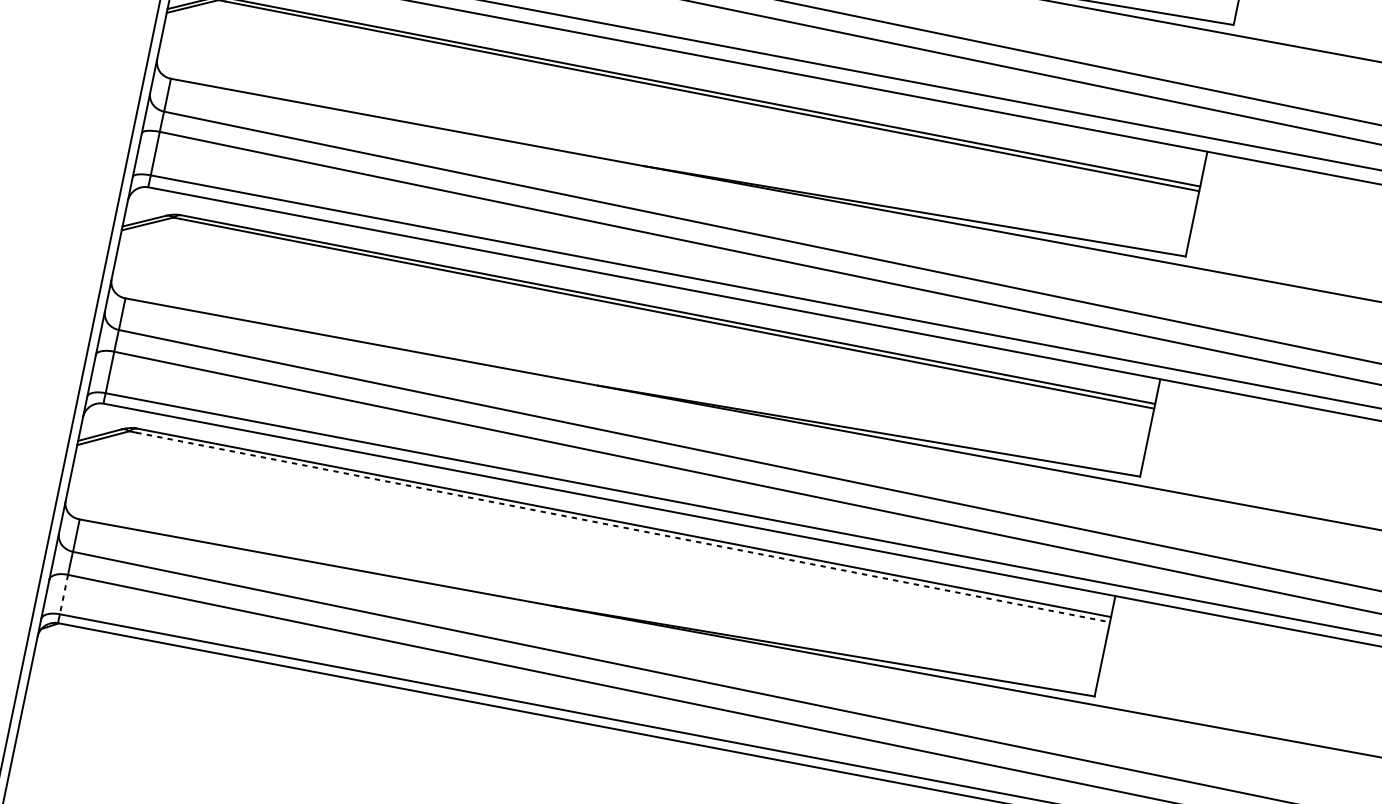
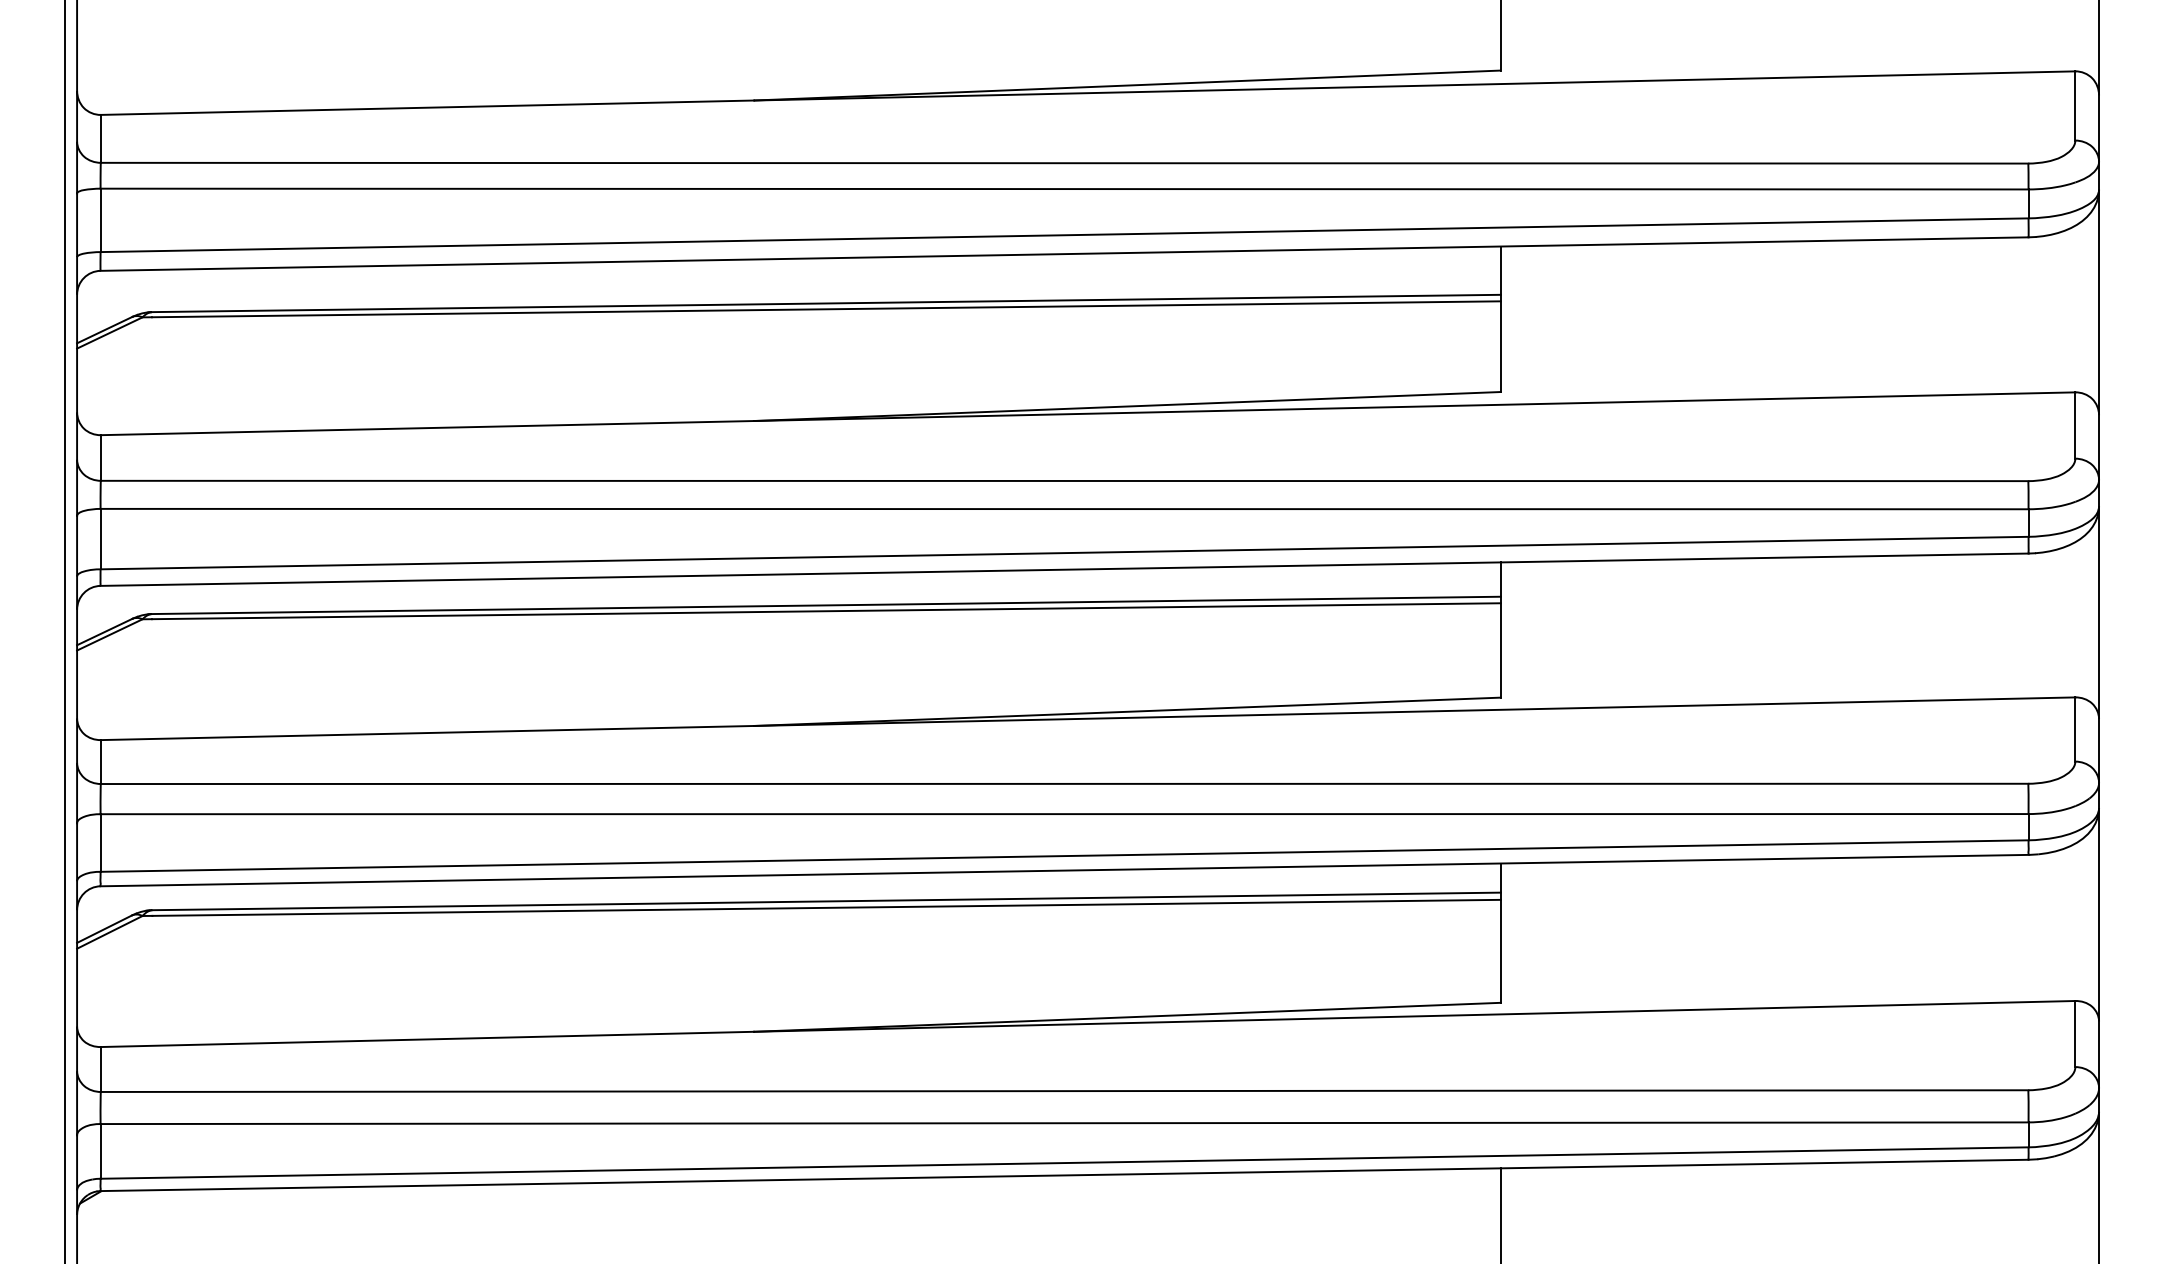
line: (623, 527) -> (827, 907), dashed -> solid
line: (63, 594) -> (100, 1151), dashed -> solid

